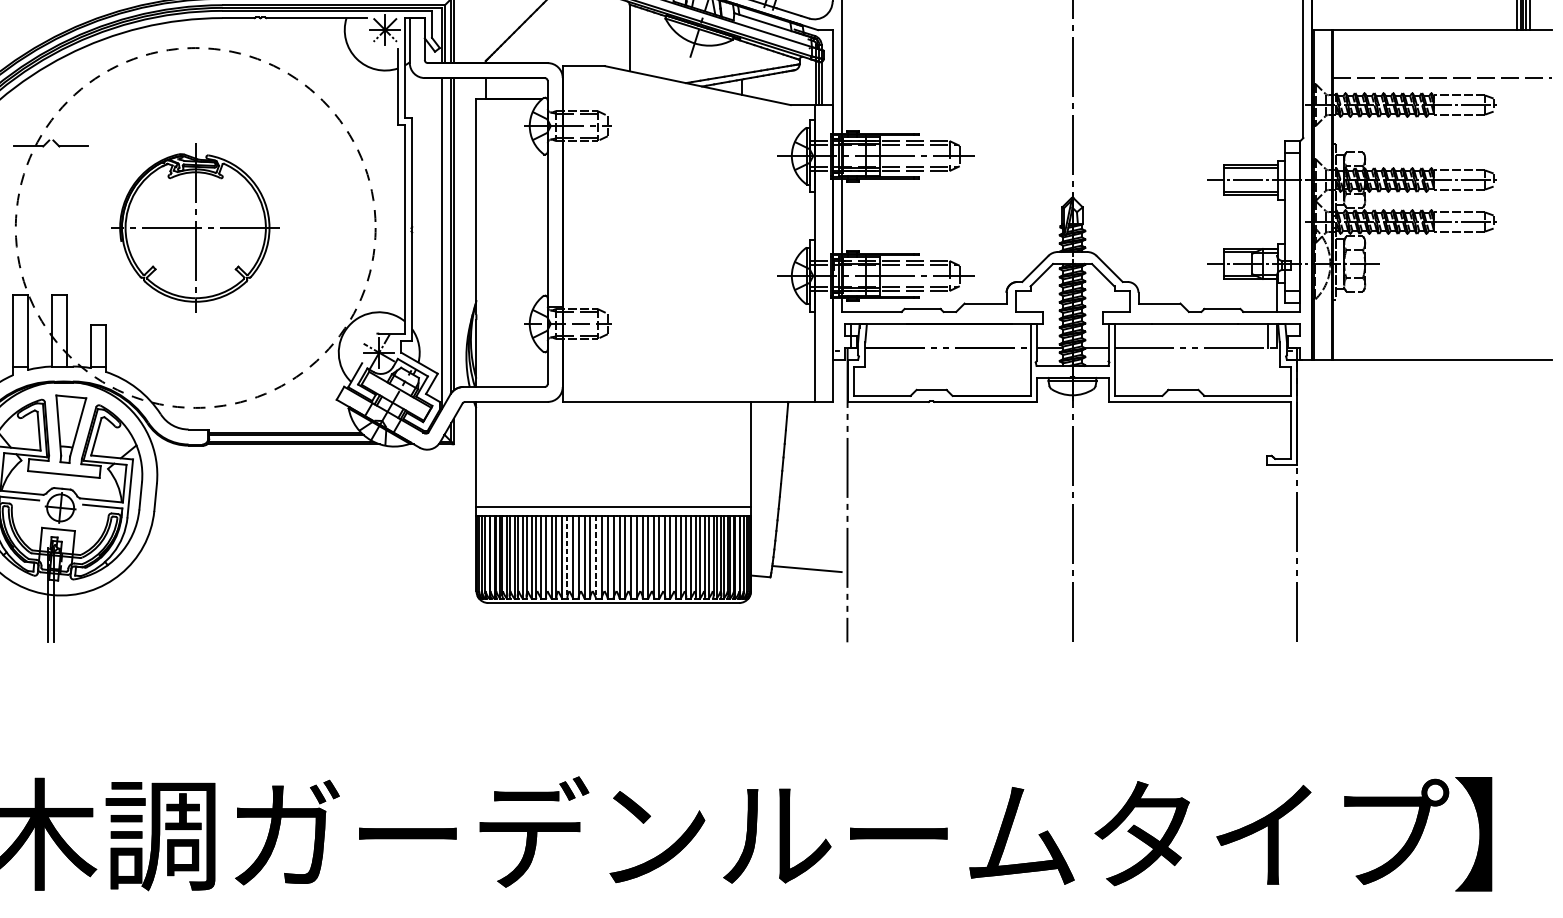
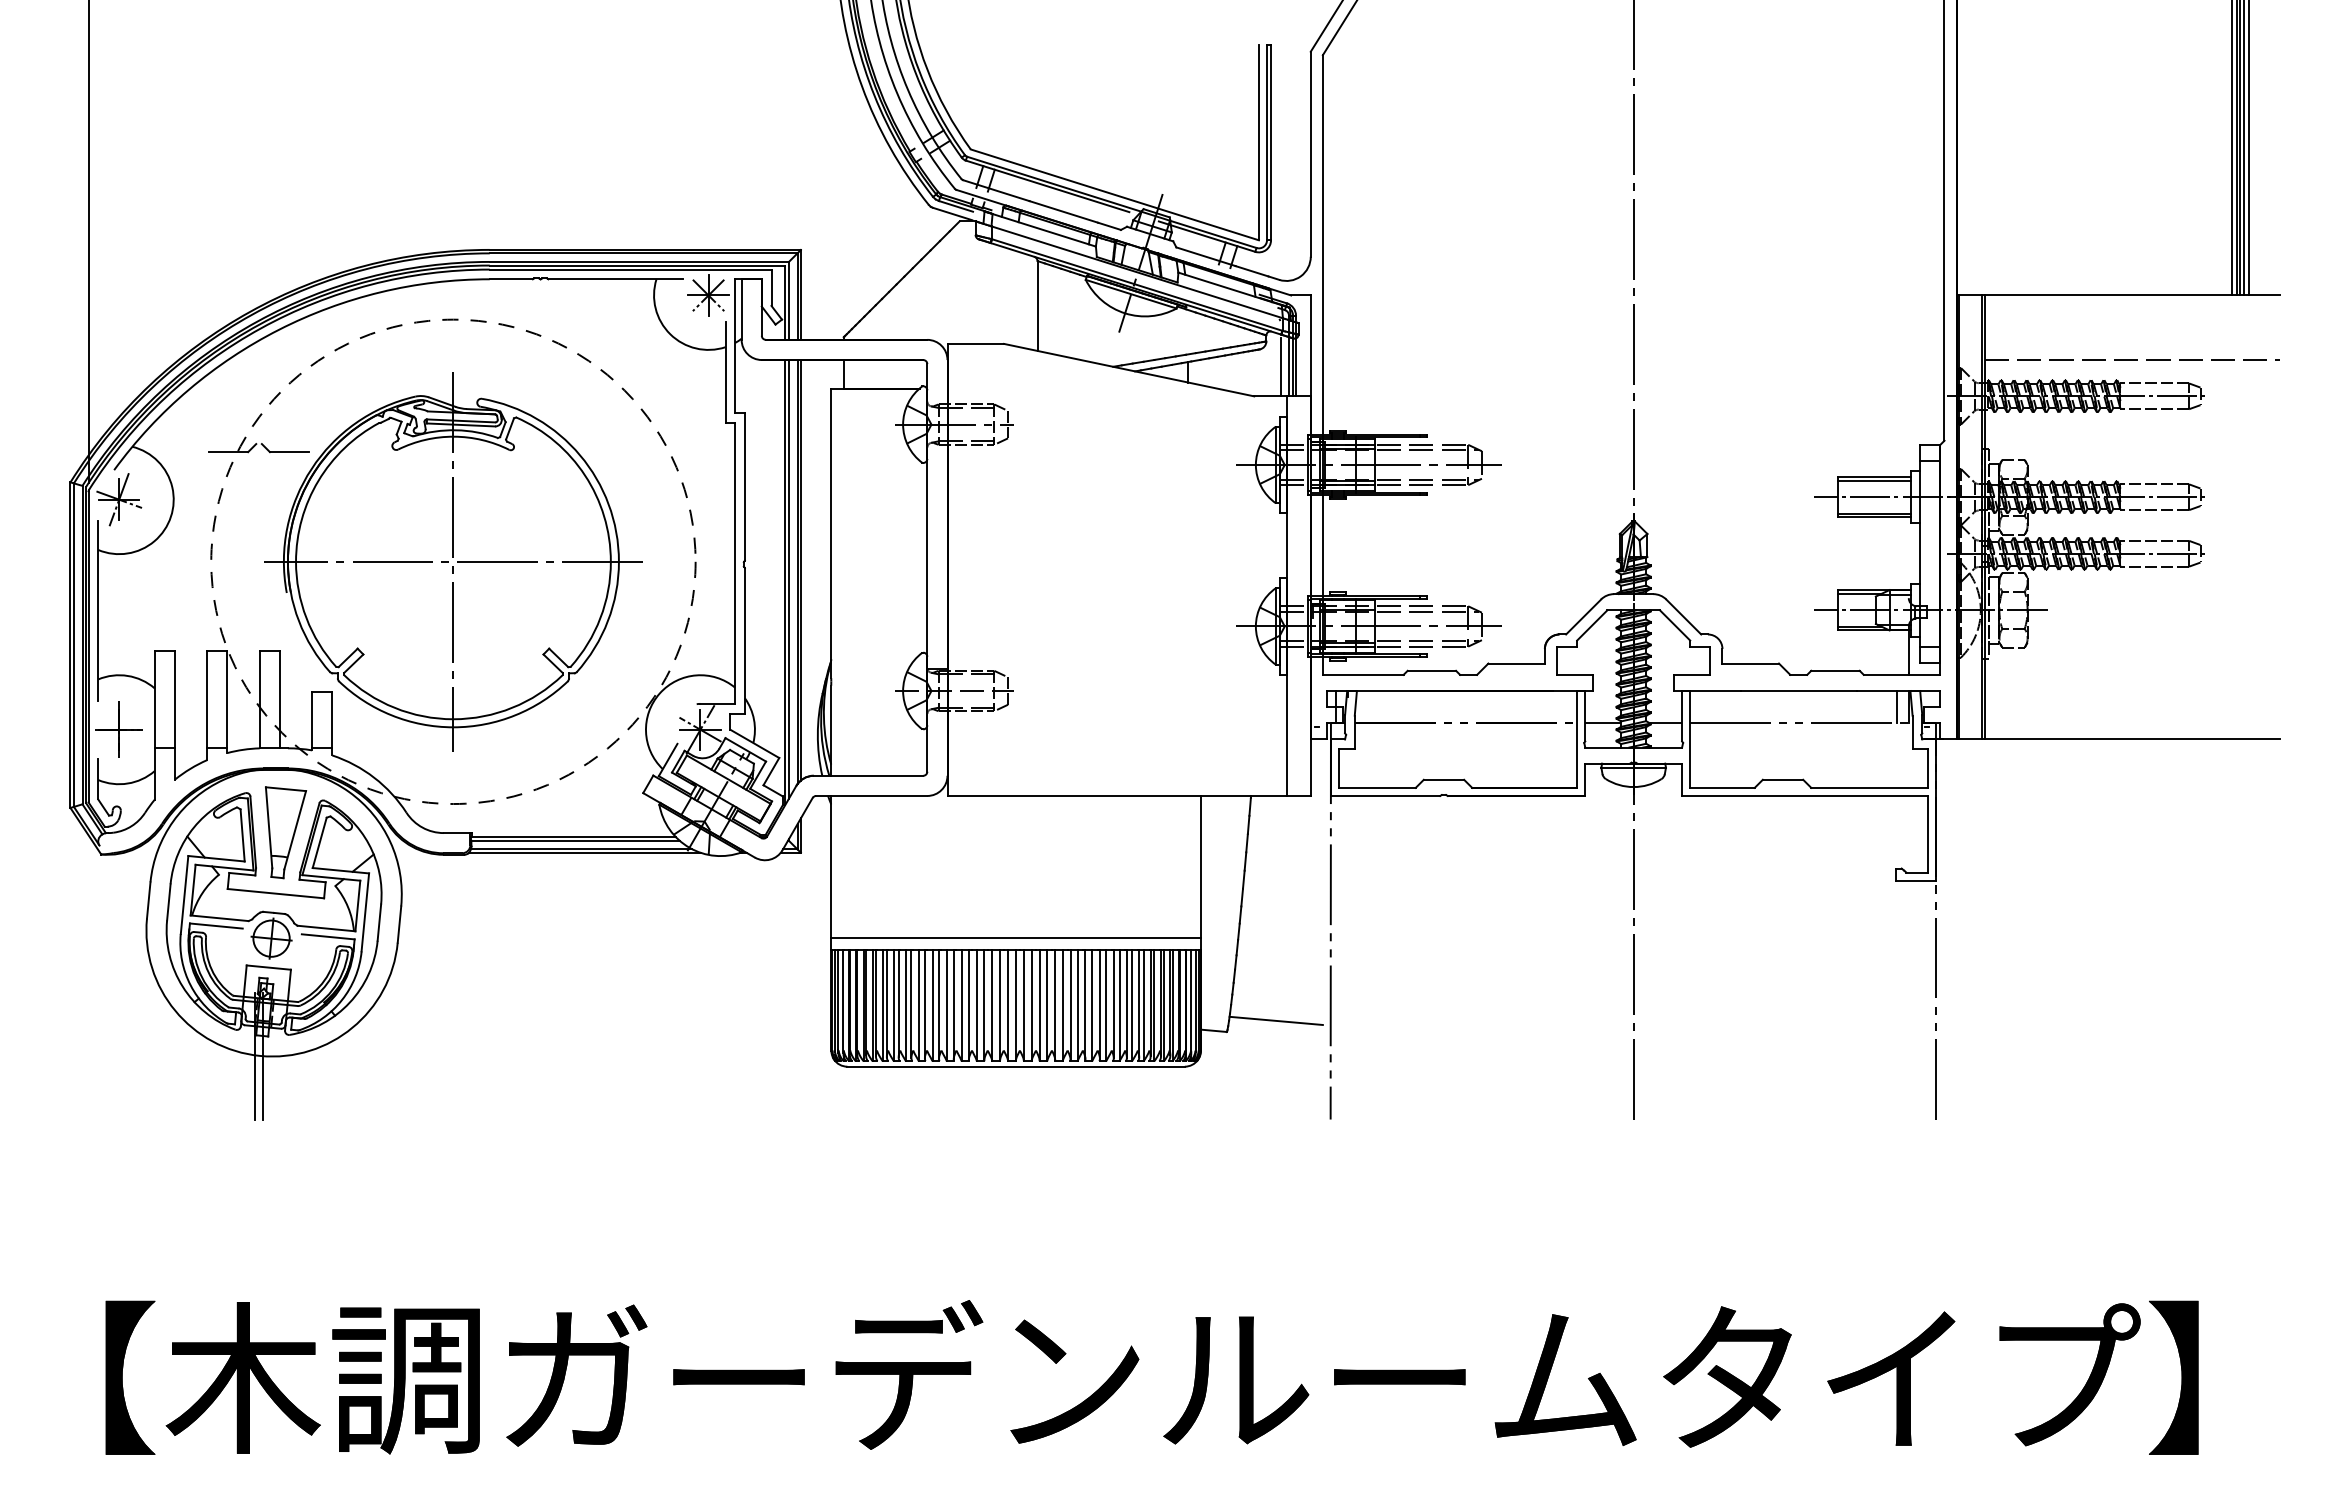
line: (810, 83) -> (1280, 367), added
part: (195, 227) -> (453, 561), size x1.67
line: (444, 241) -> (788, 579), added
line: (567, 556) -> (953, 1004), dashed -> solid
line: (596, 557) -> (992, 1005), dashed -> solid

